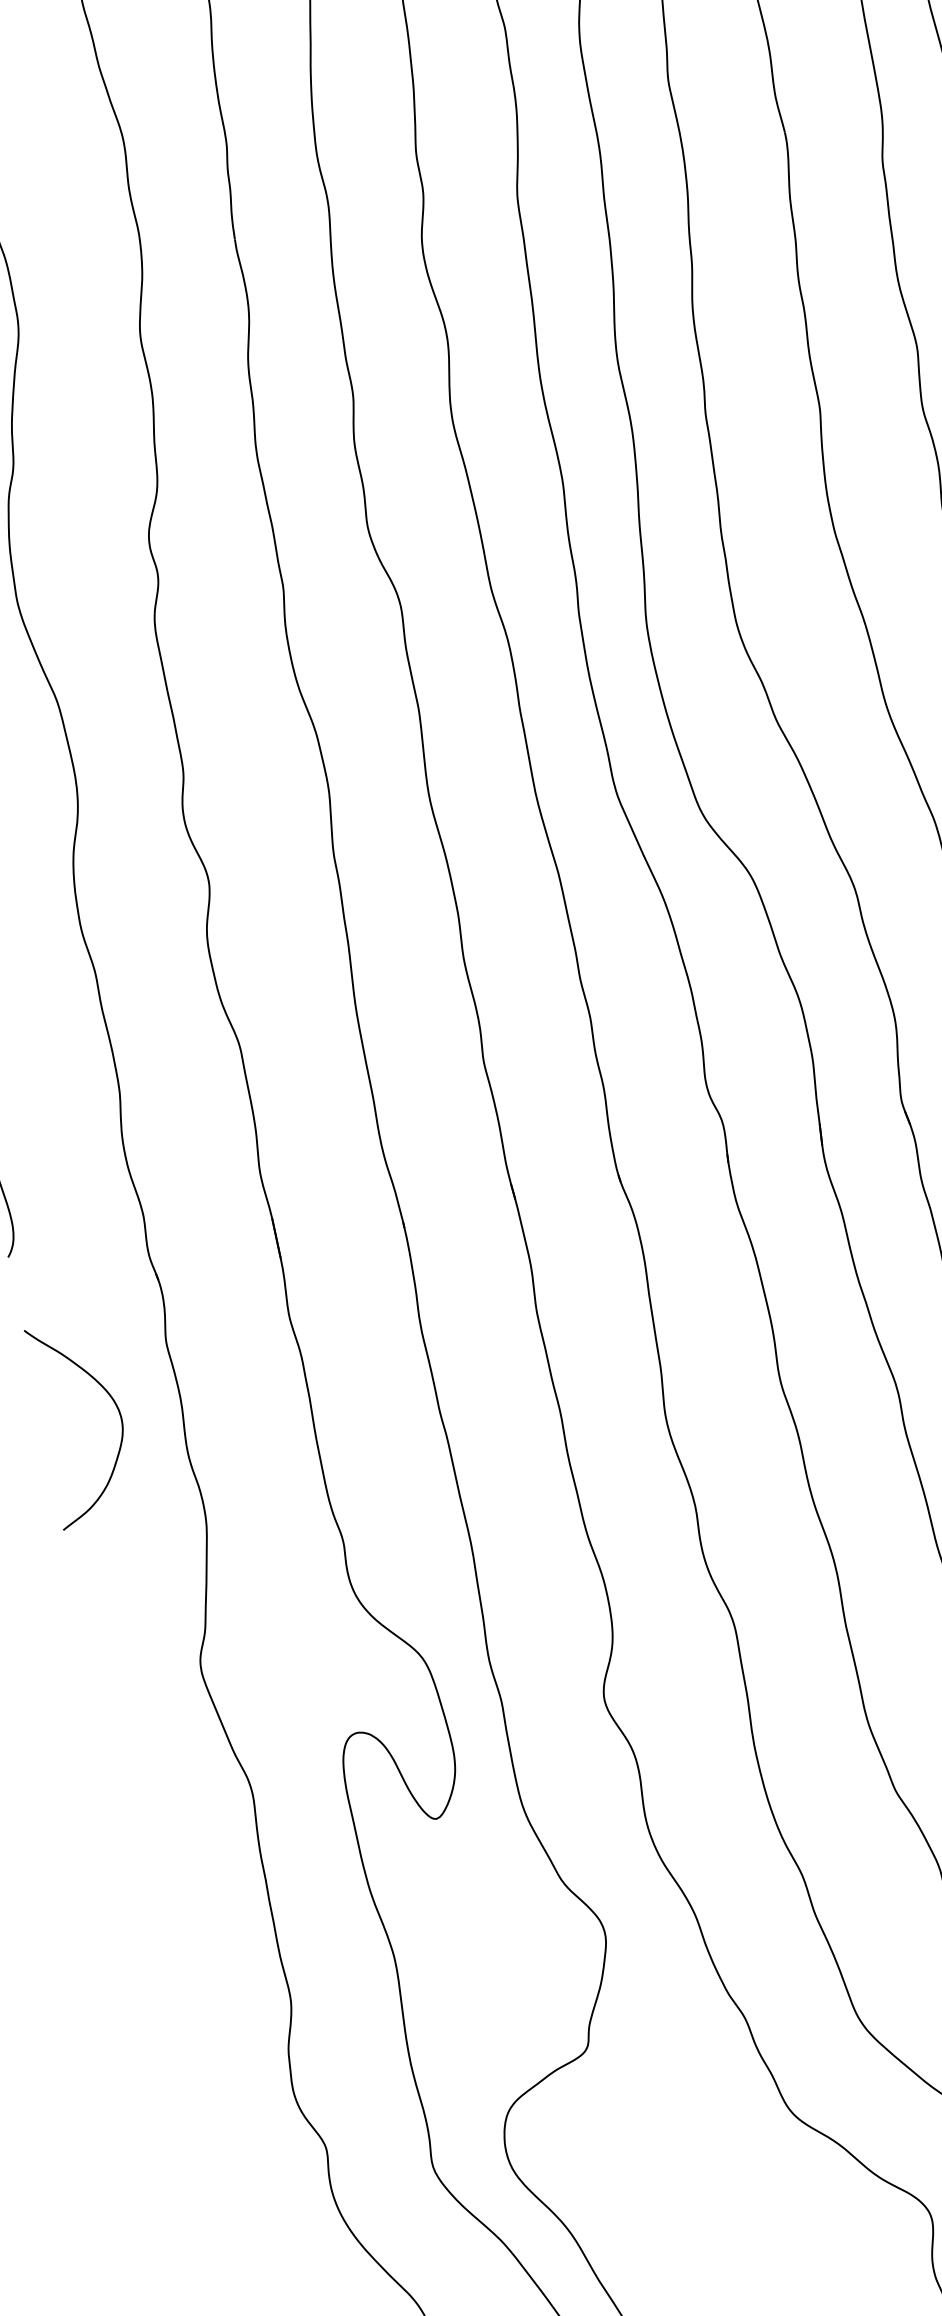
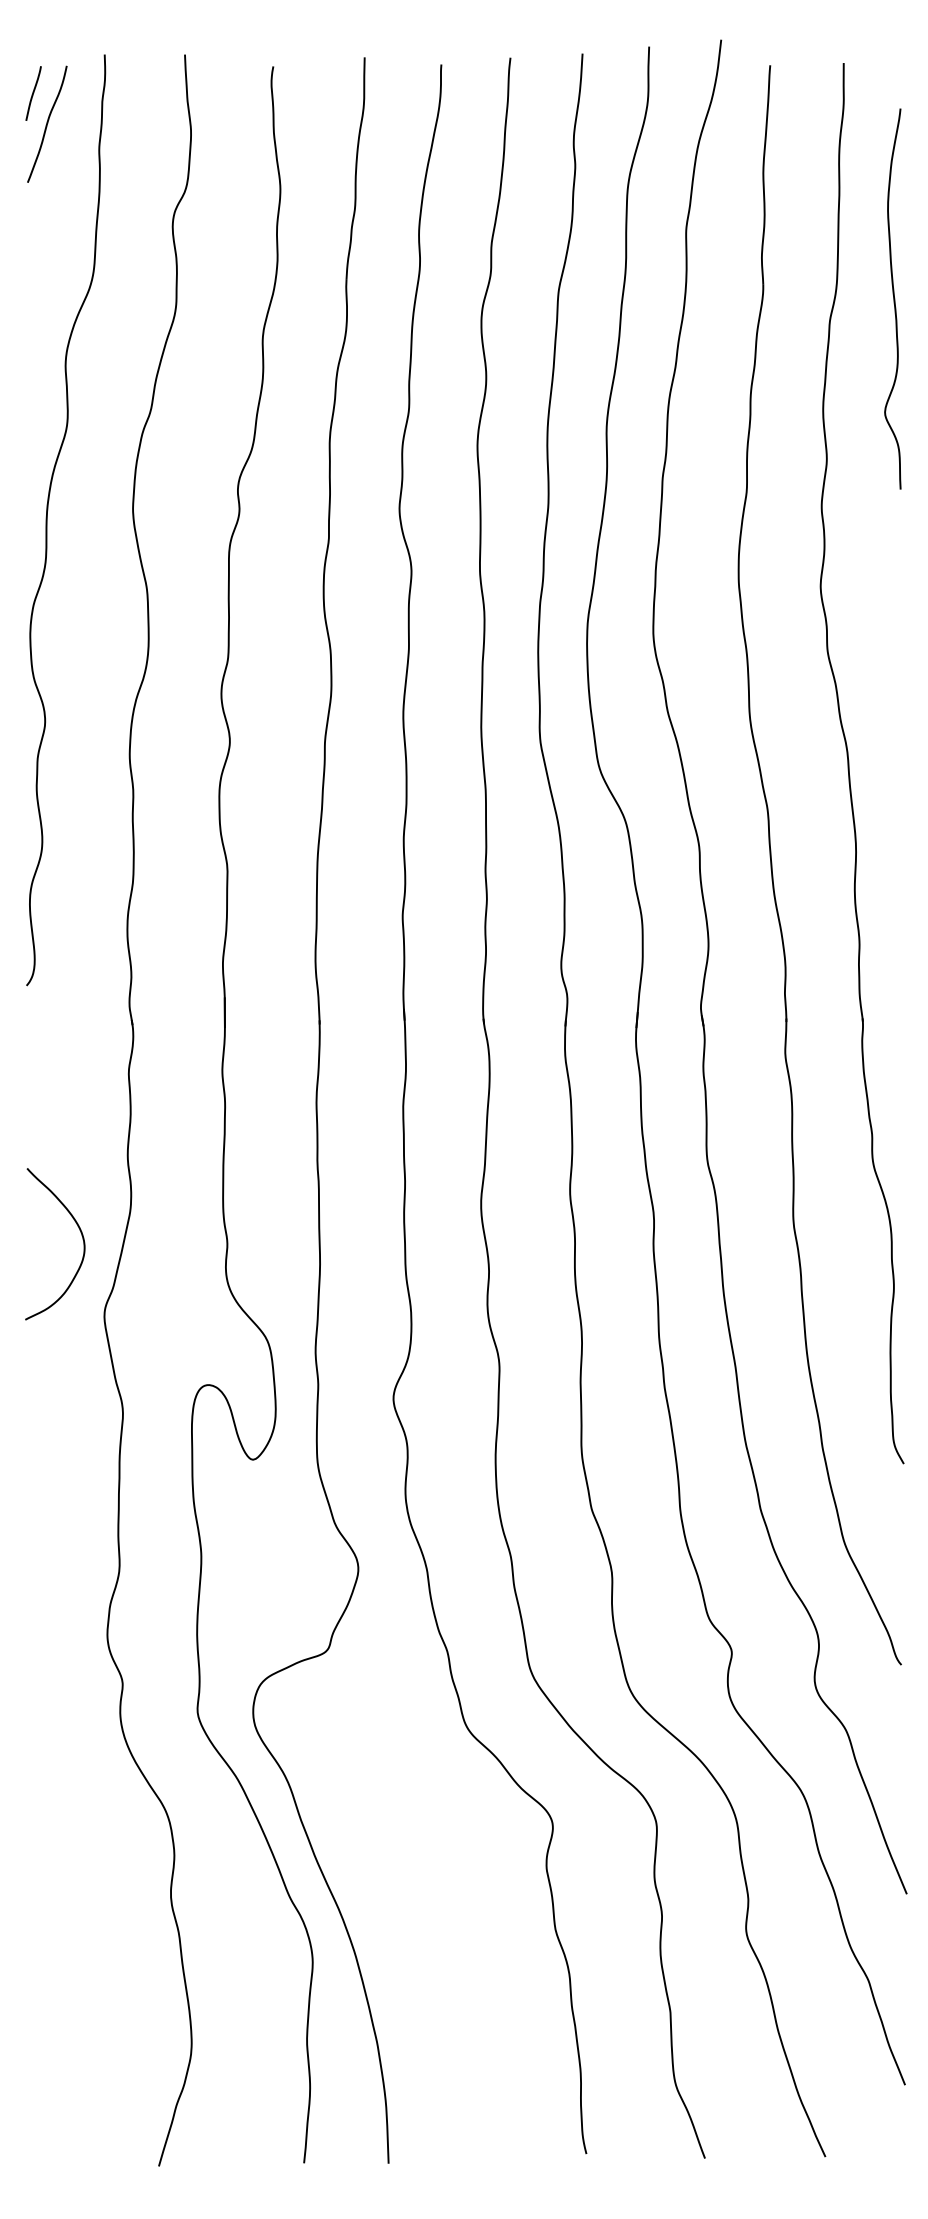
curve: (116, 1408) -> (82, 1239), moved

